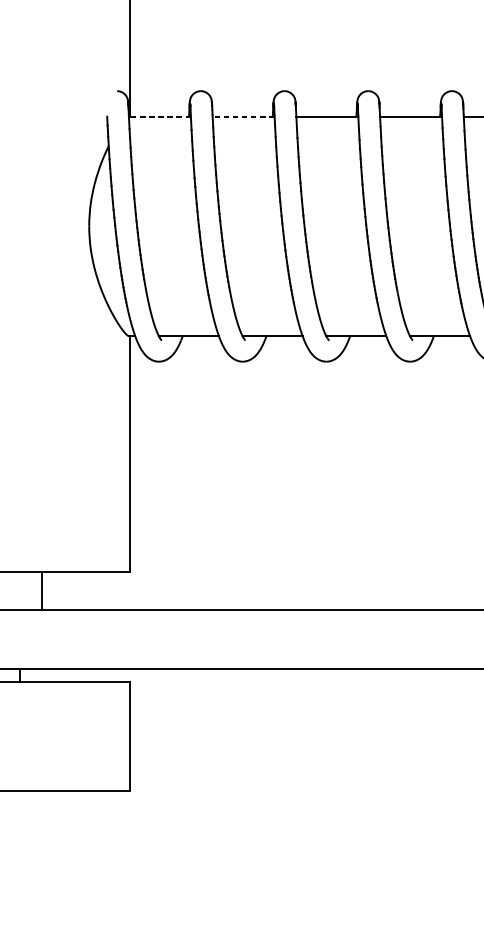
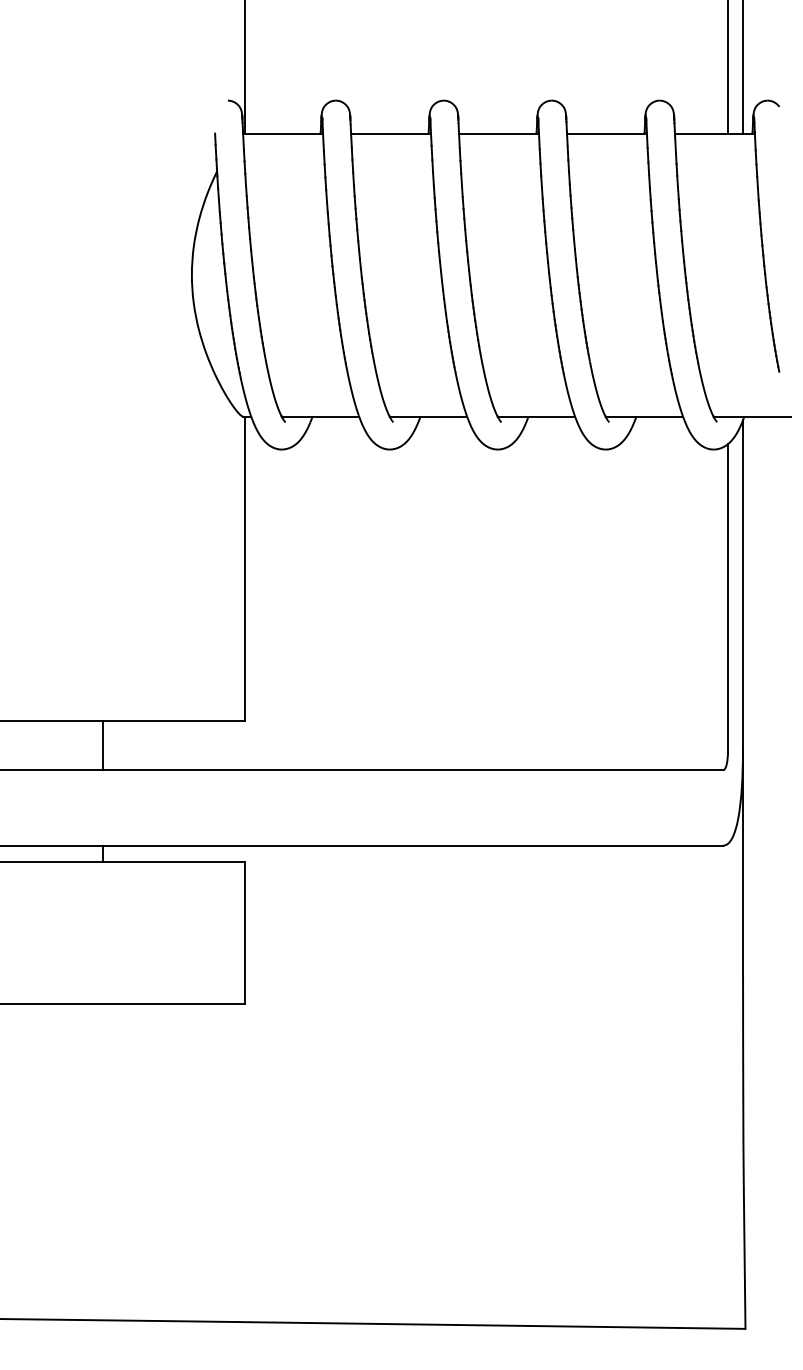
line: (160, 116) -> (283, 133), dashed -> solid
line: (243, 116) -> (391, 133), dashed -> solid
line: (42, 591) -> (103, 745), moved

